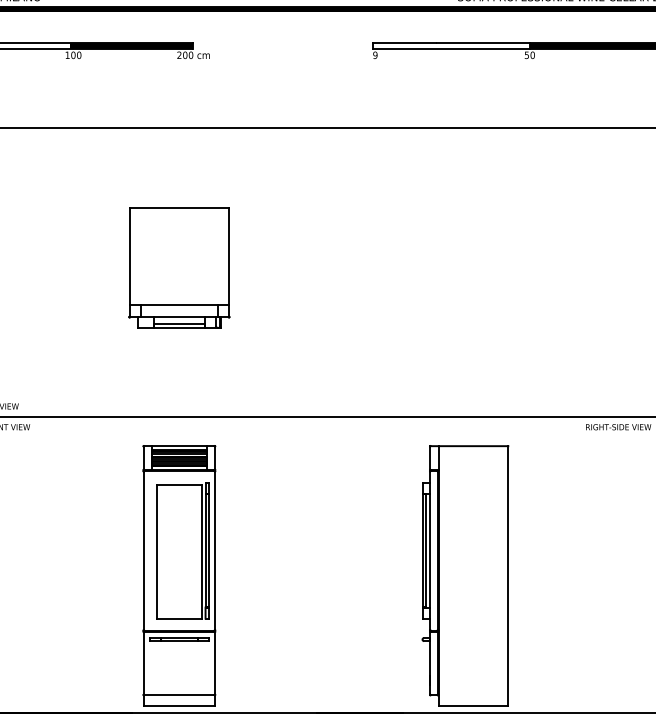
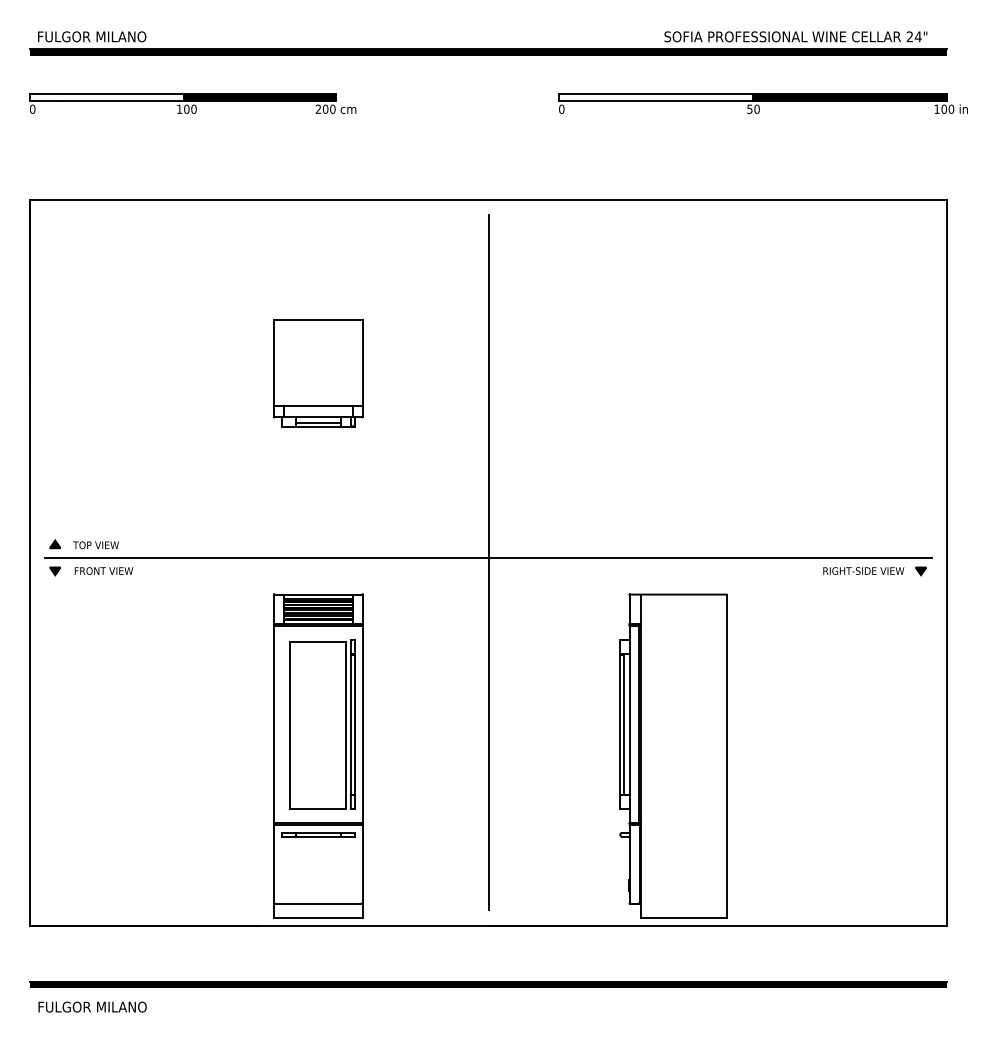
text: (375, 55) -> (561, 109), 9 -> 0
part: (179, 268) -> (318, 373), size x0.71
line: (317, 420) -> (489, 562), added

